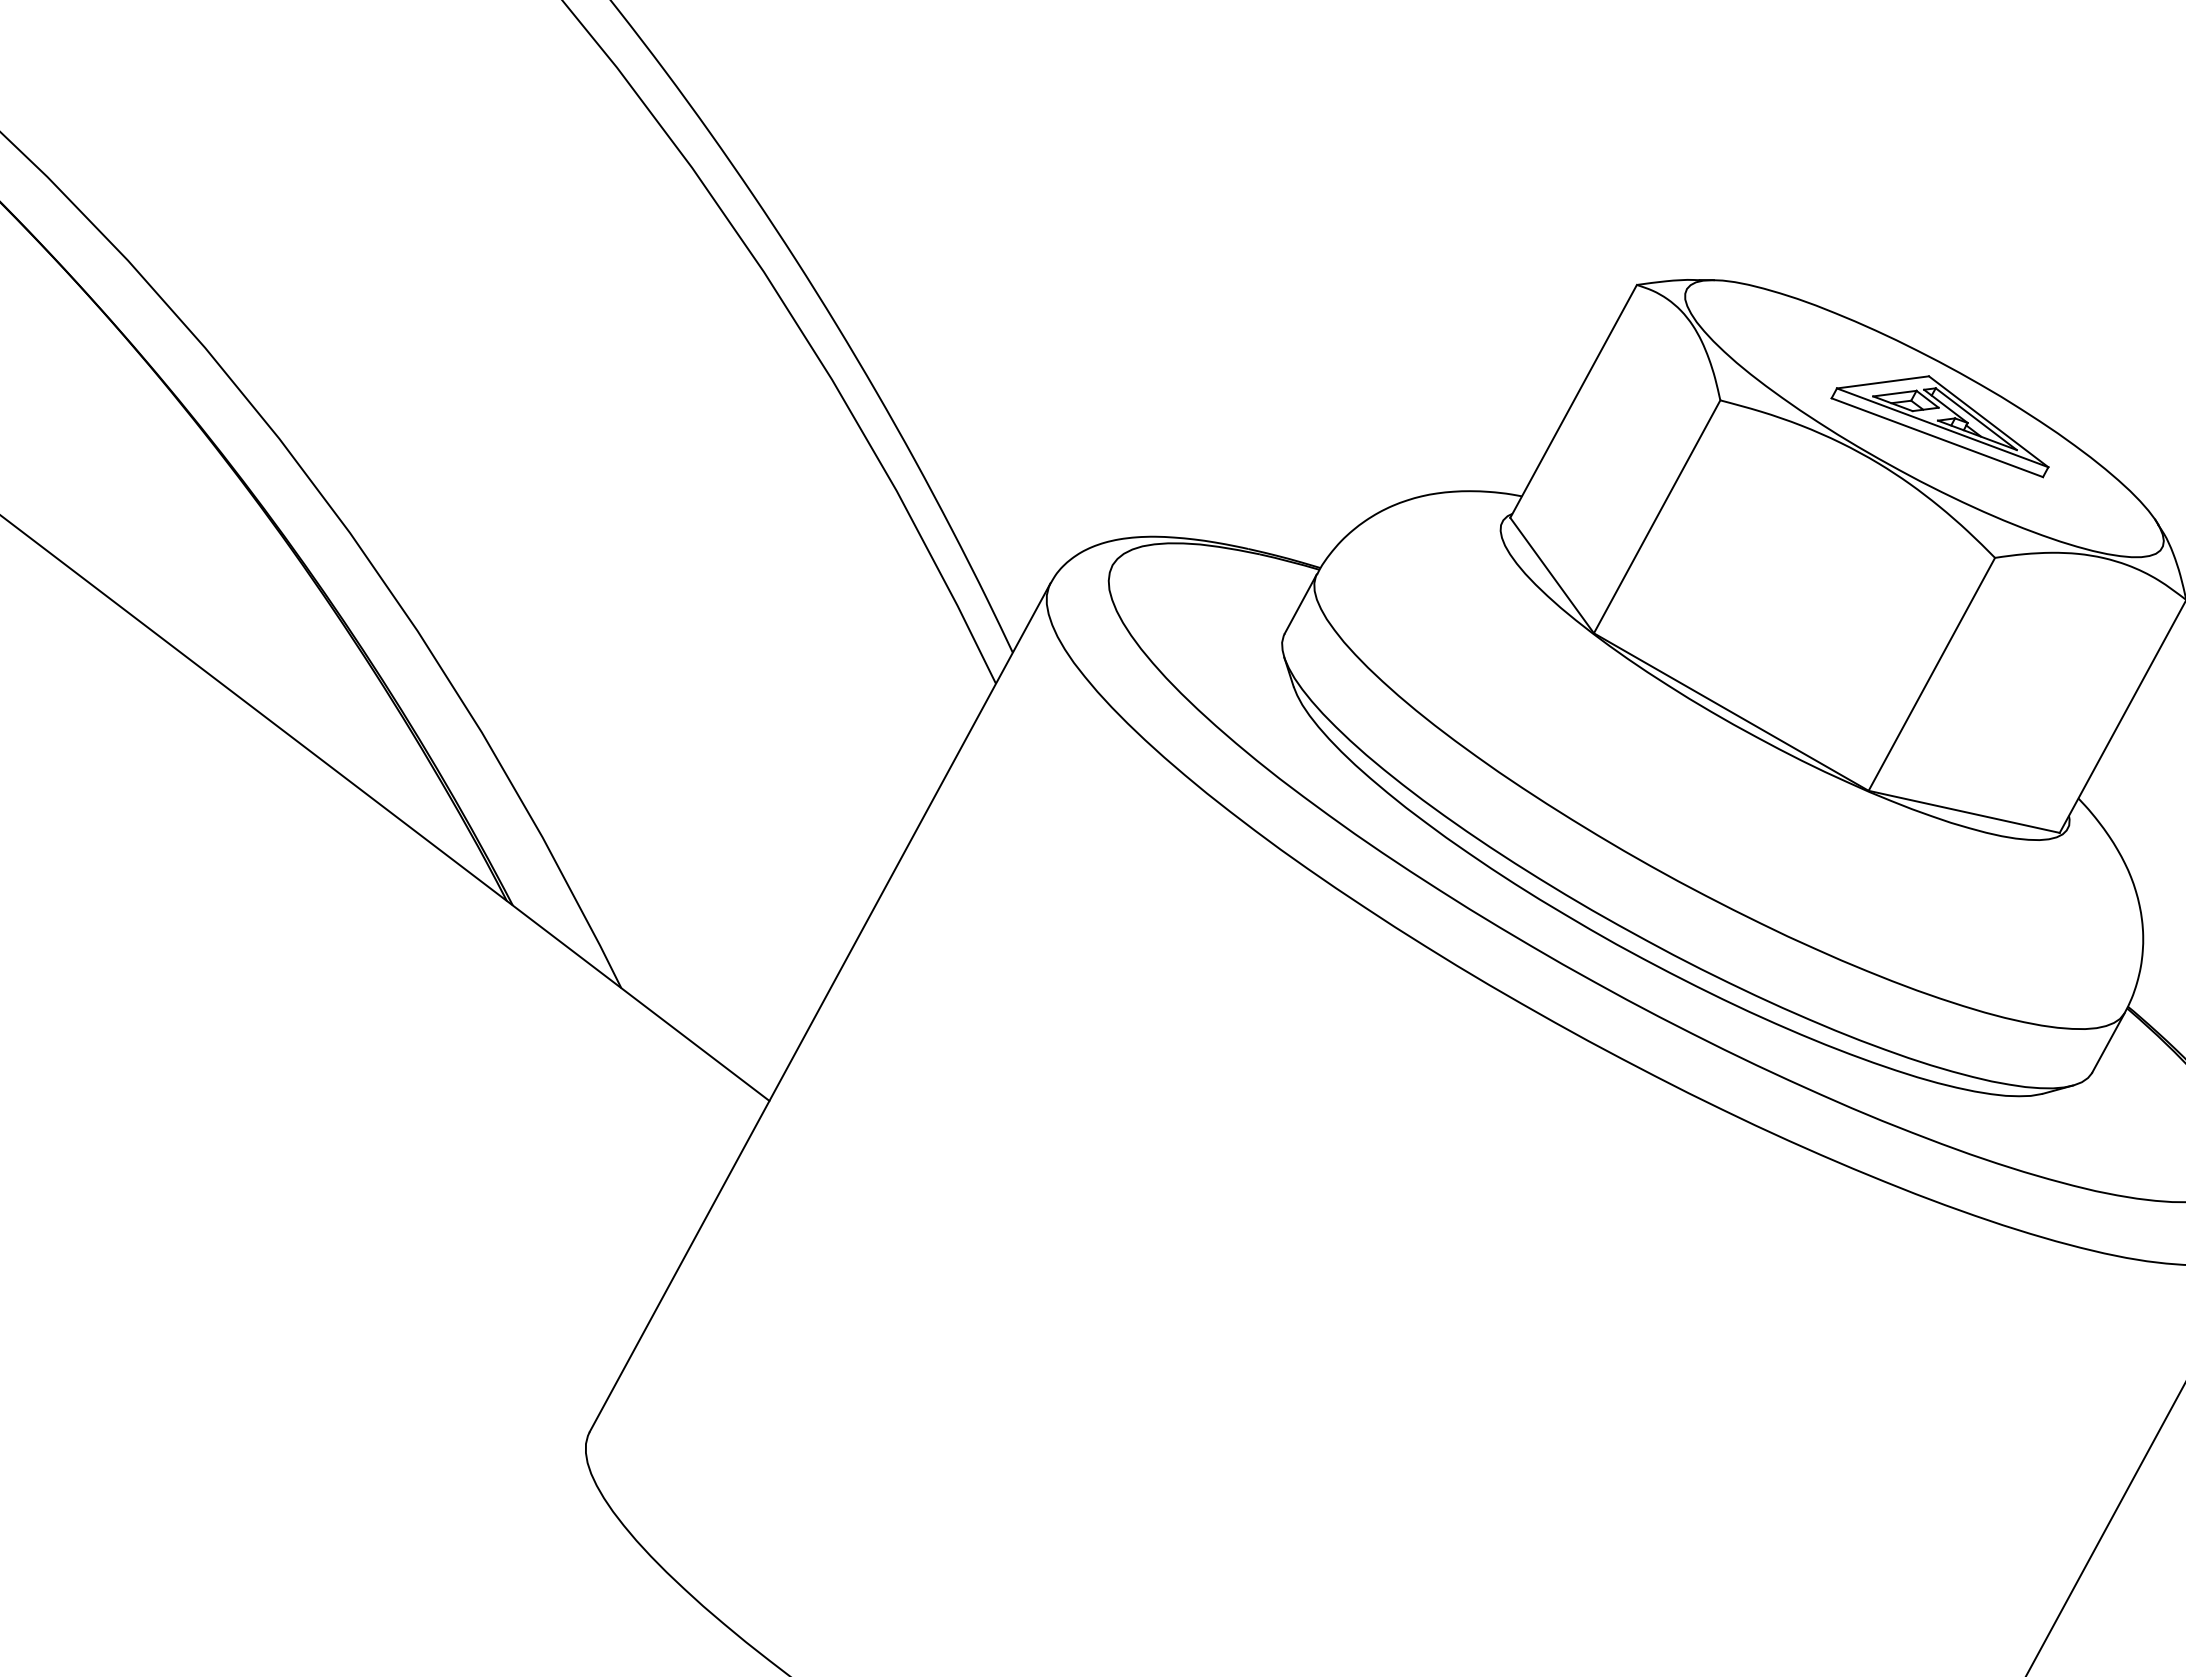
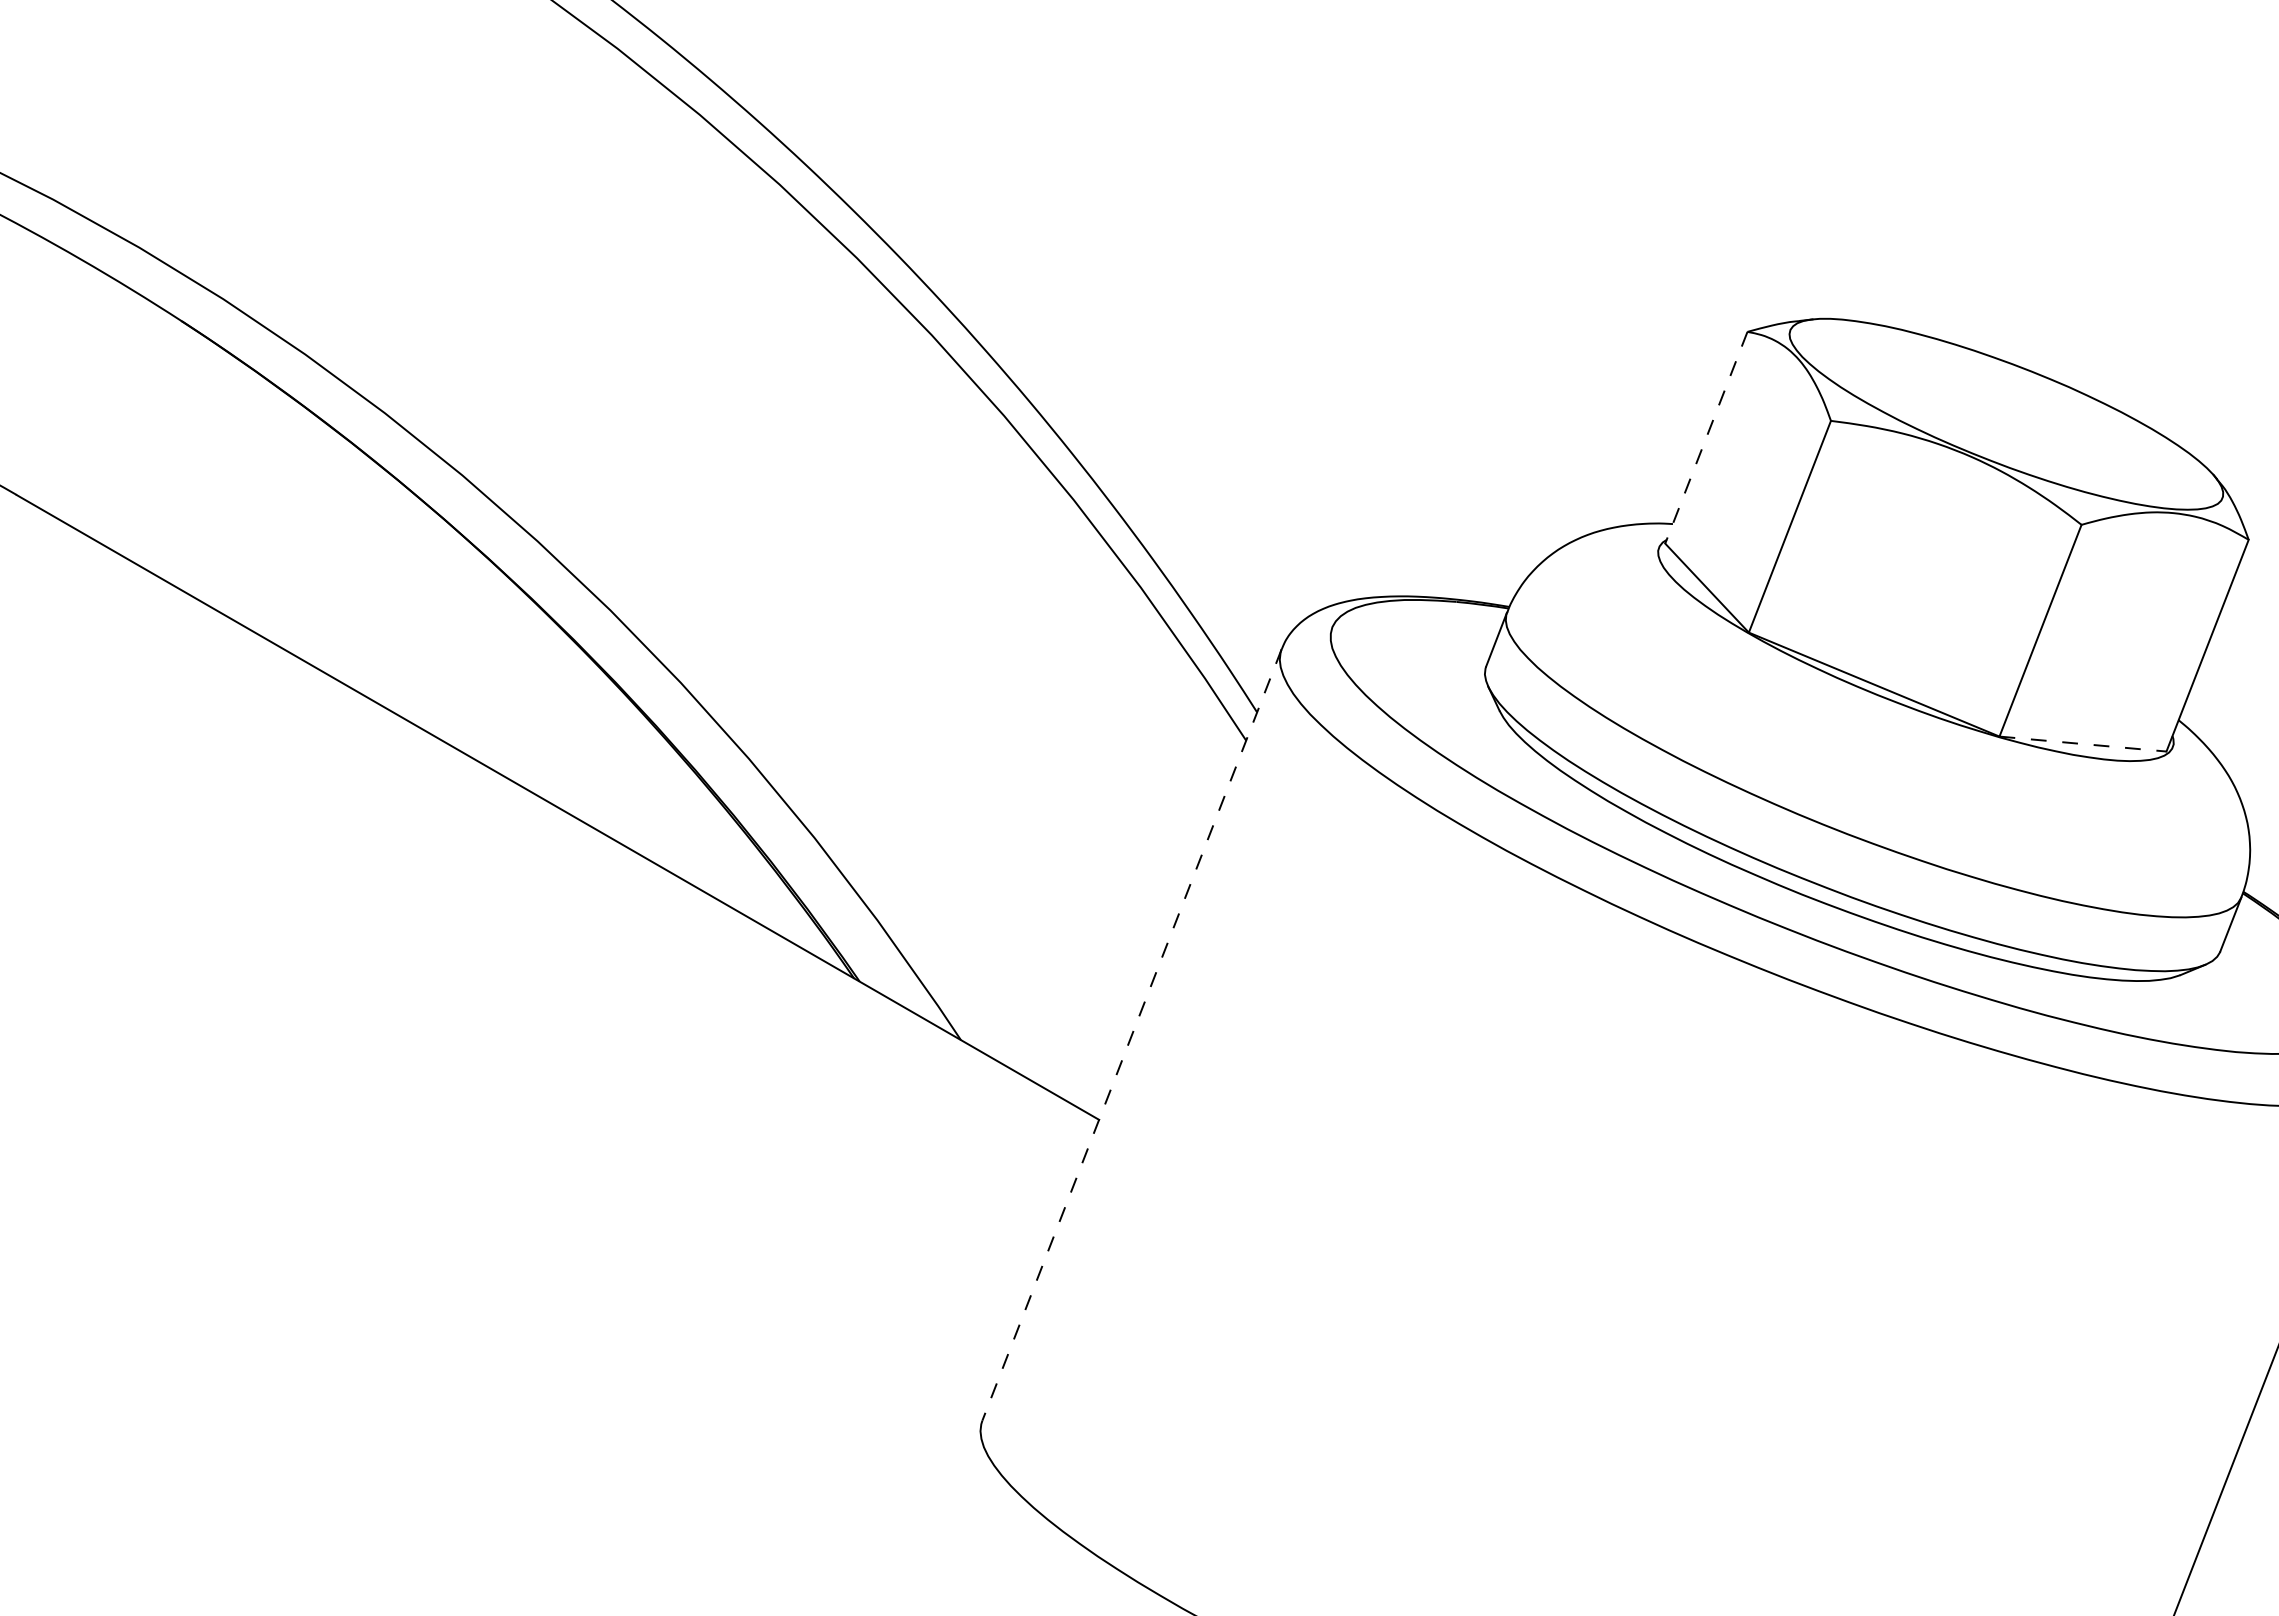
line: (1573, 401) -> (1706, 437), solid -> dashed
part: (1942, 420) -> (2021, 413), removed
line: (1964, 812) -> (2083, 744), solid -> dashed
line: (820, 1007) -> (1132, 1034), solid -> dashed

